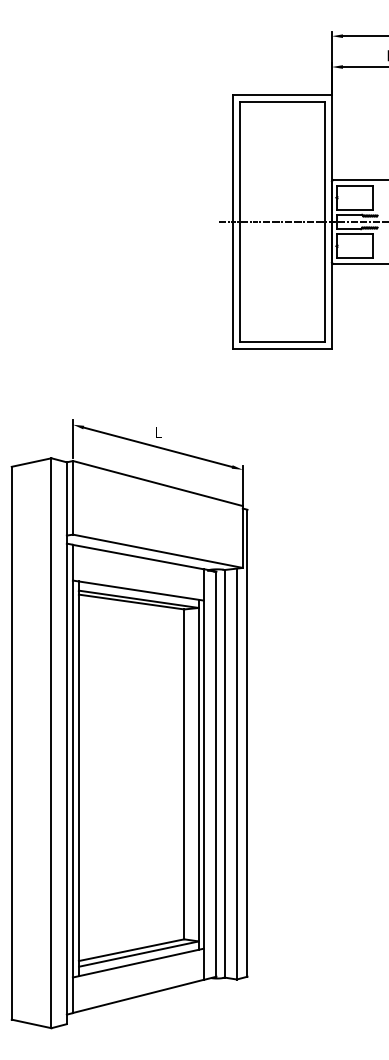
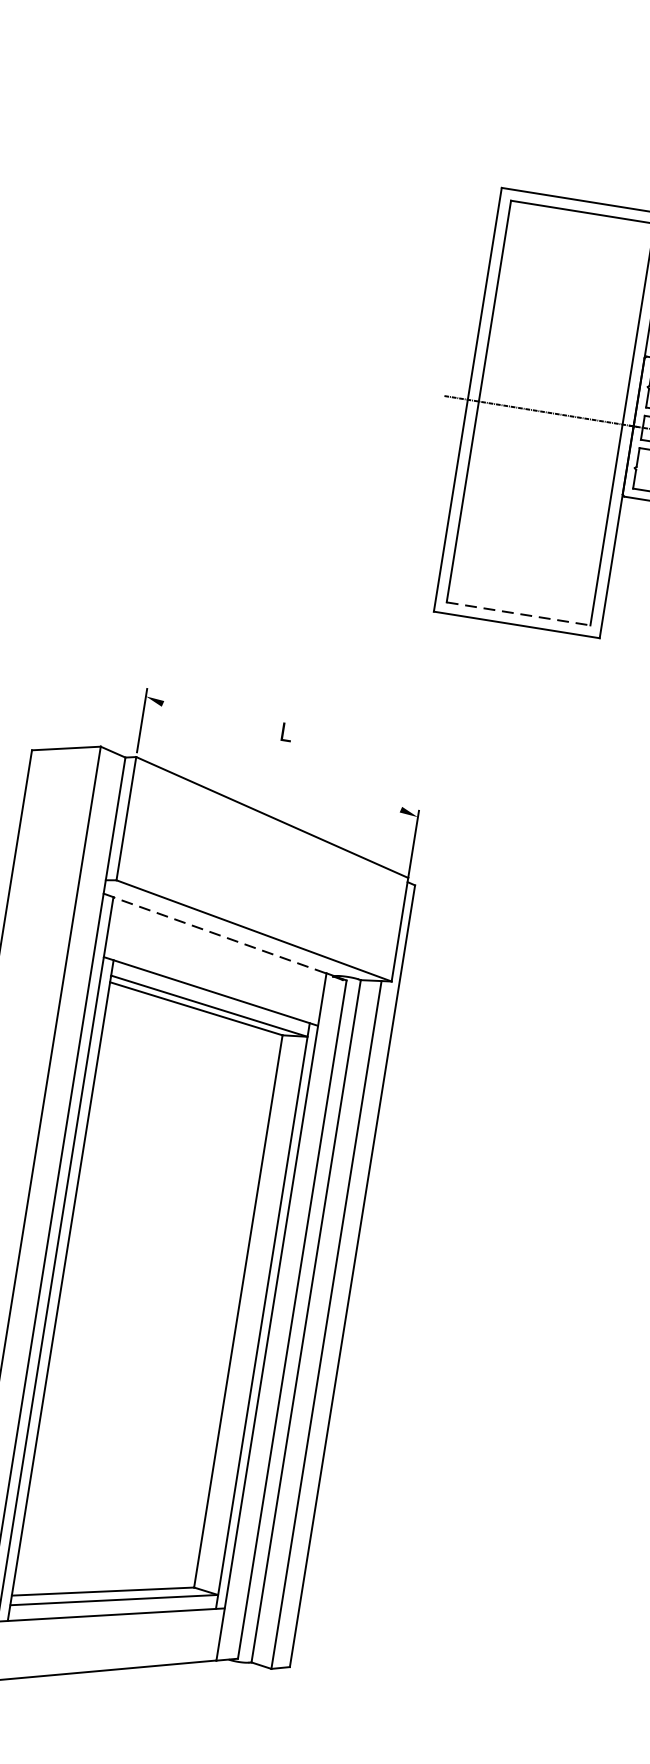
line: (282, 341) -> (518, 613), solid -> dashed
line: (157, 446) -> (281, 755), removed
line: (138, 557) -> (219, 936), solid -> dashed

